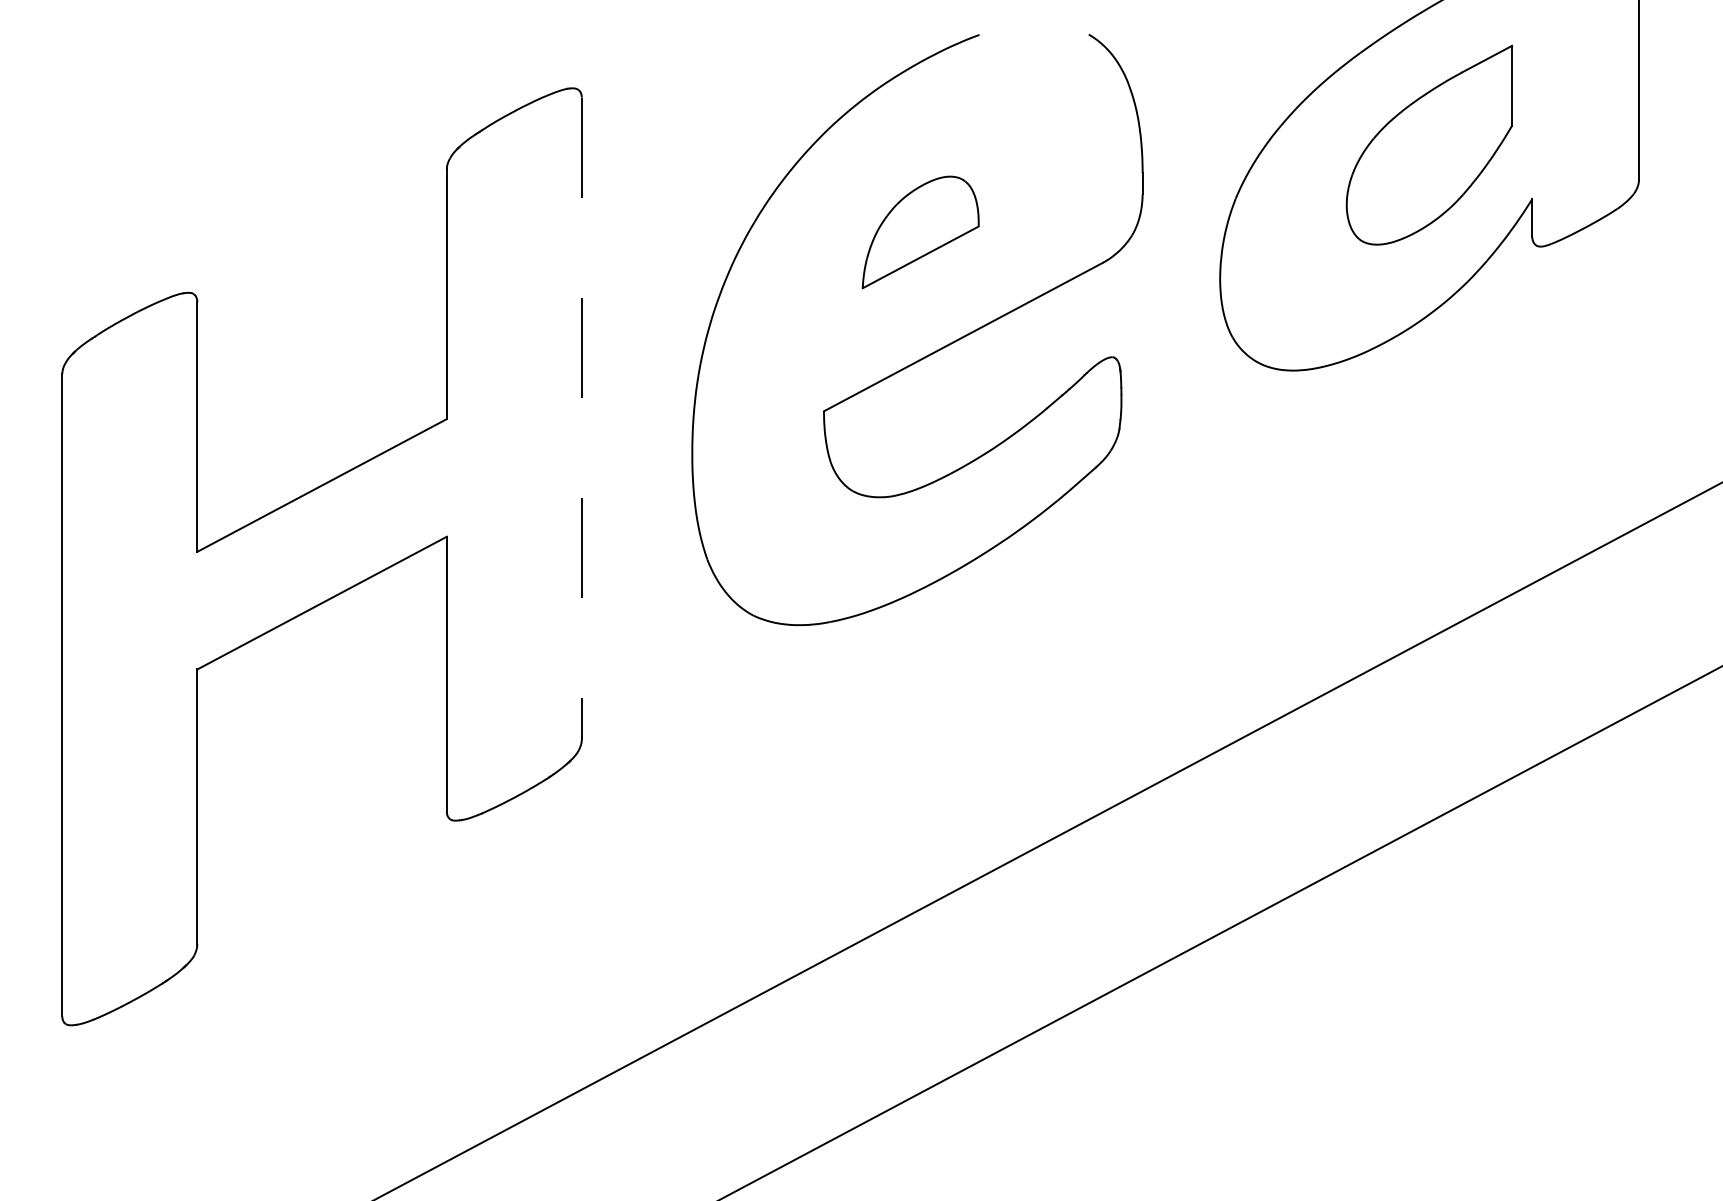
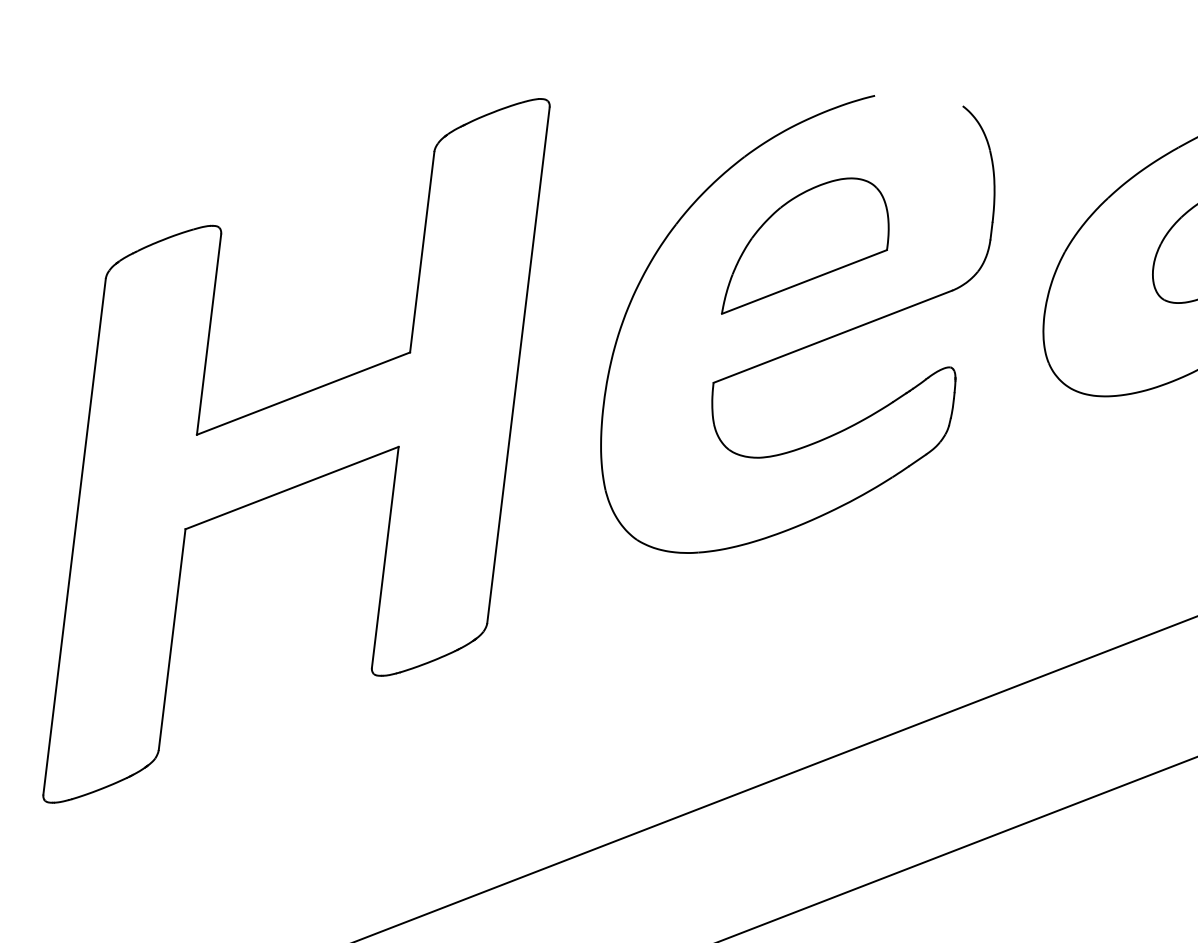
part: (920, 232) -> (808, 248), size x1.67
line: (581, 419) -> (518, 365), dashed -> solid

